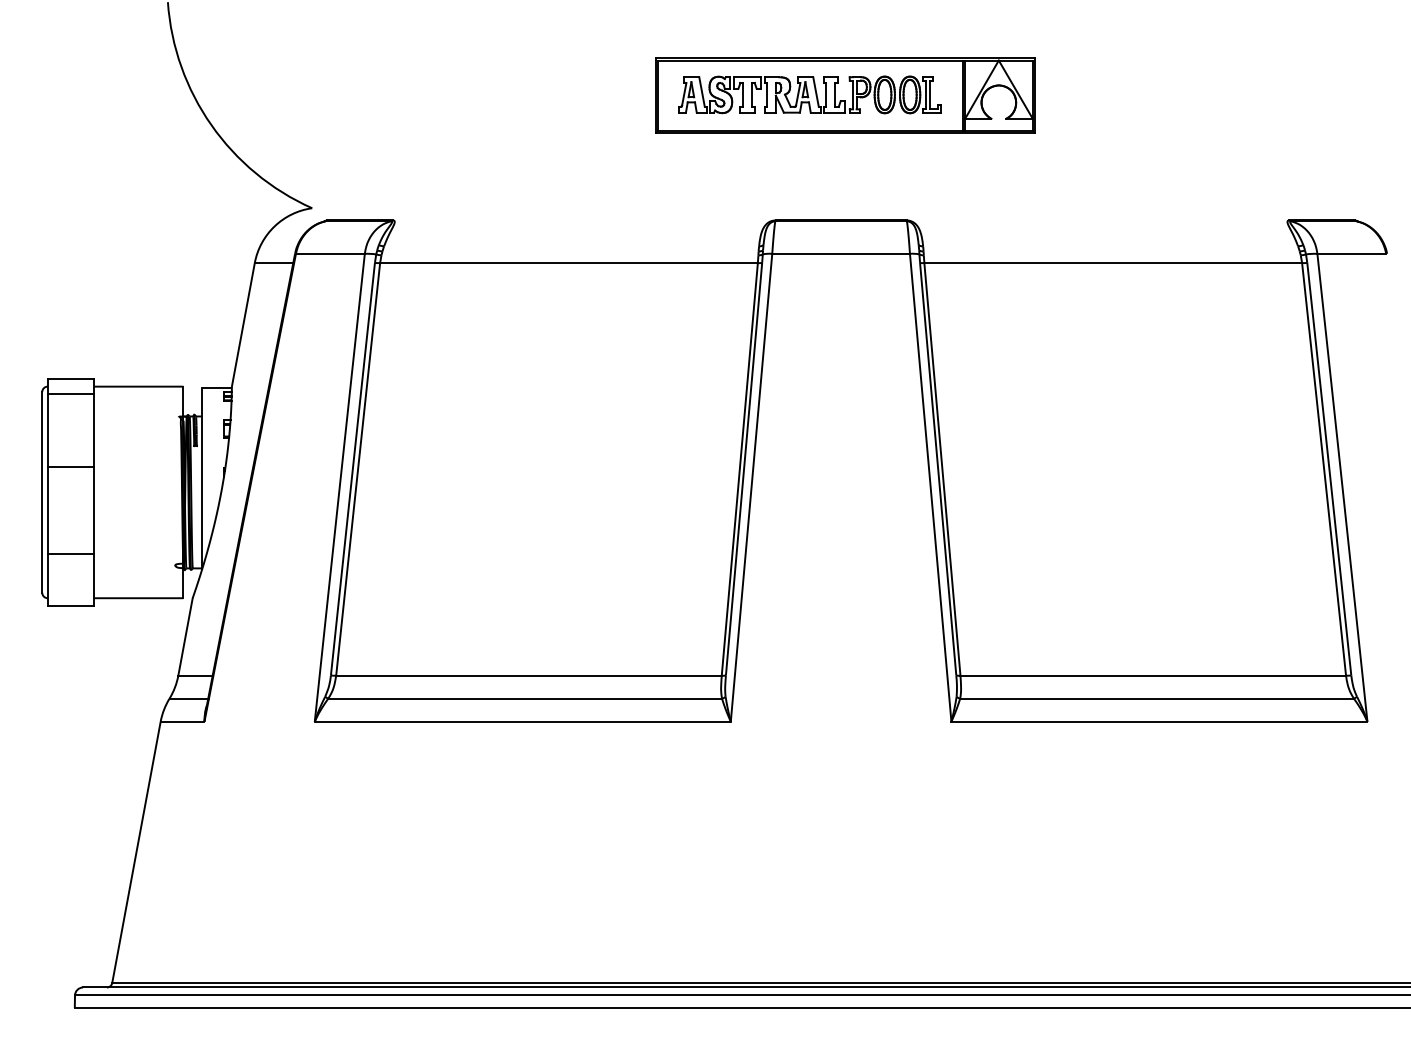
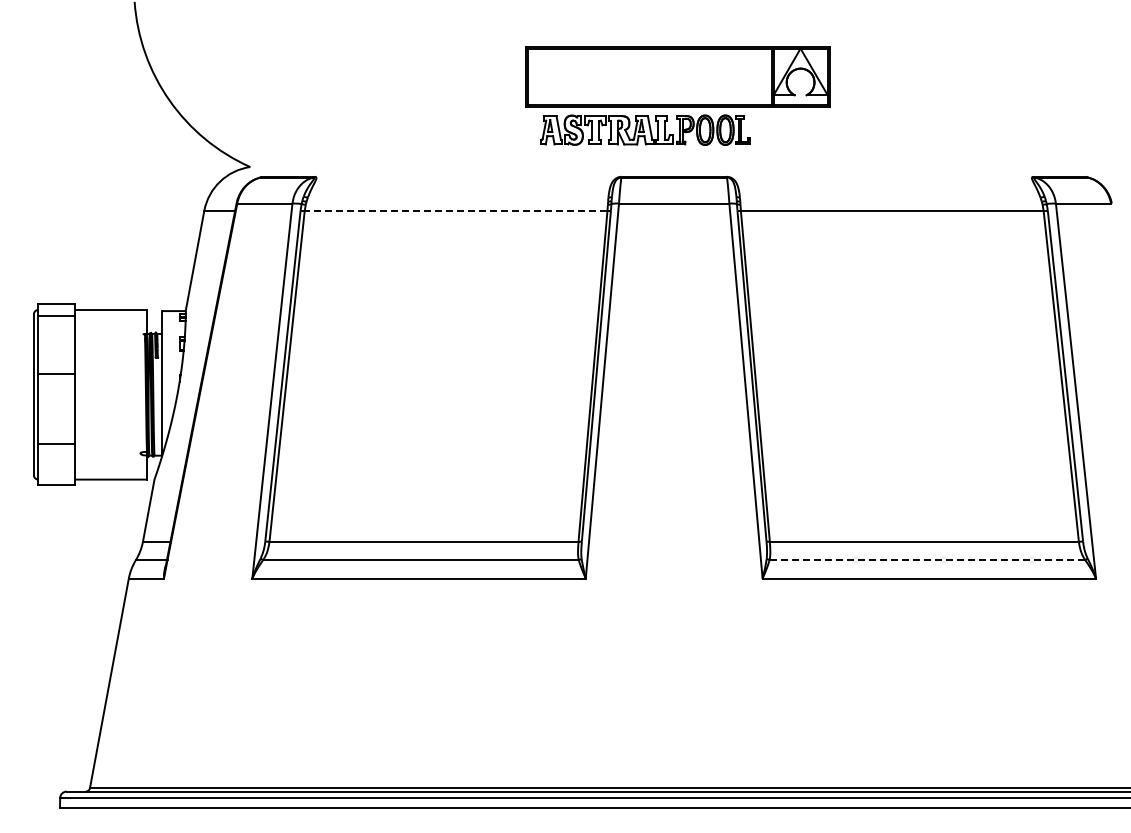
part: (810, 94) -> (645, 129), moved
line: (568, 262) -> (455, 210), solid -> dashed
line: (1157, 699) -> (927, 560), solid -> dashed

